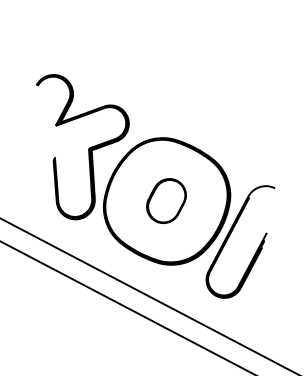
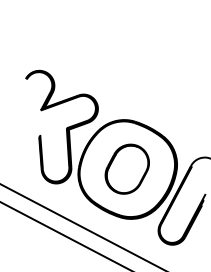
part: (166, 200) -> (127, 168), size x1.43

